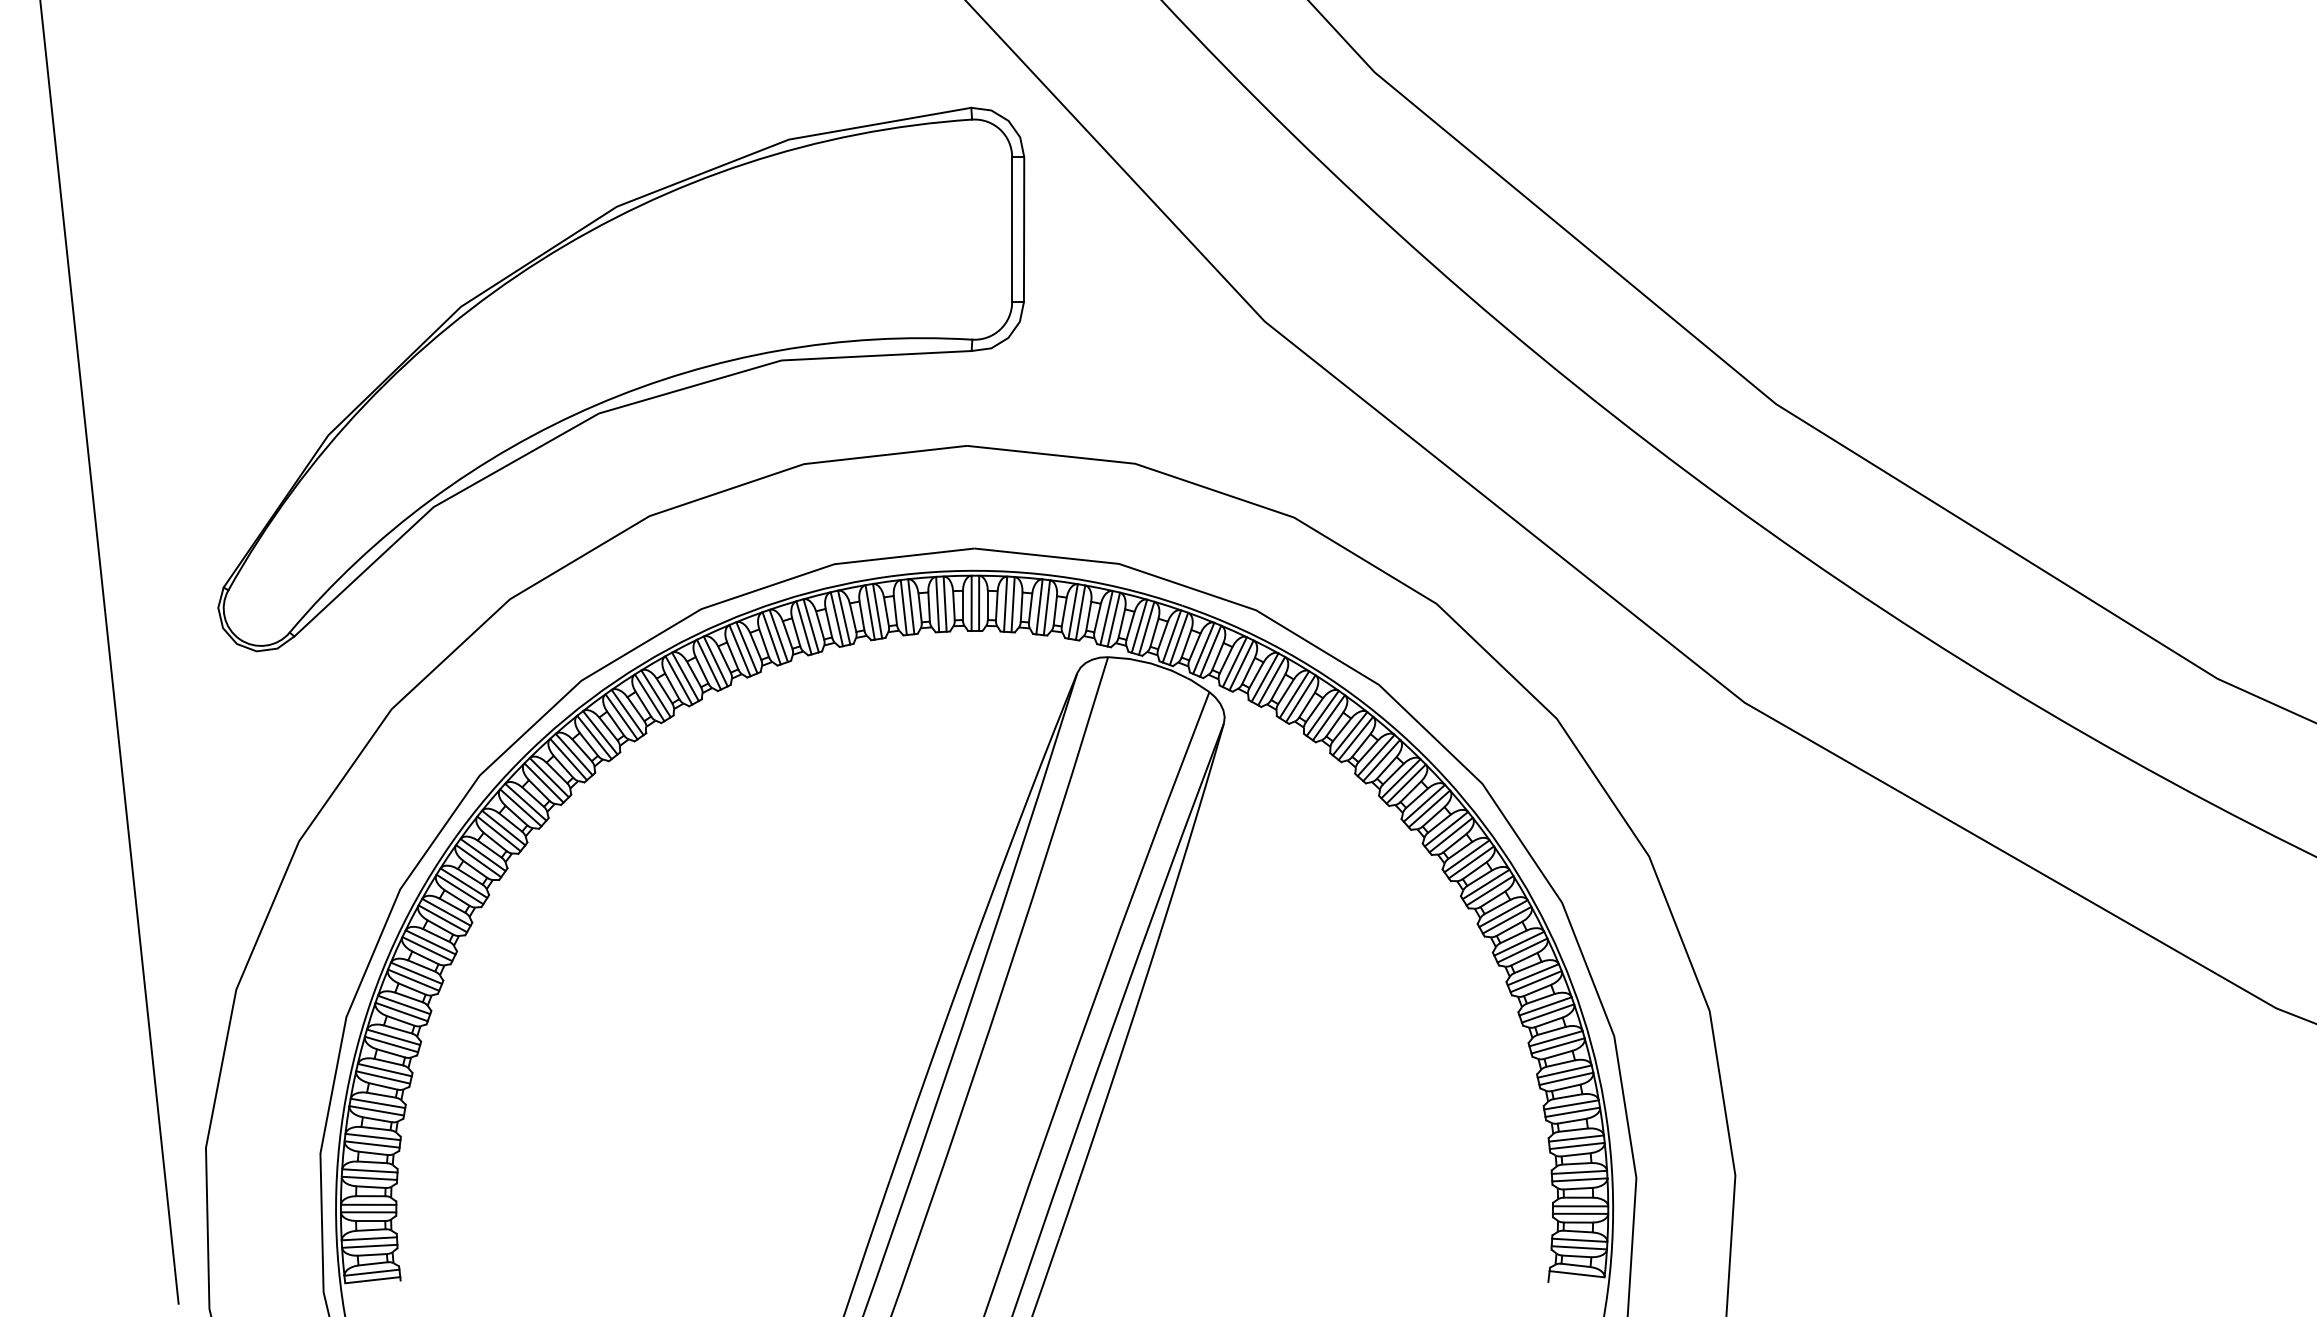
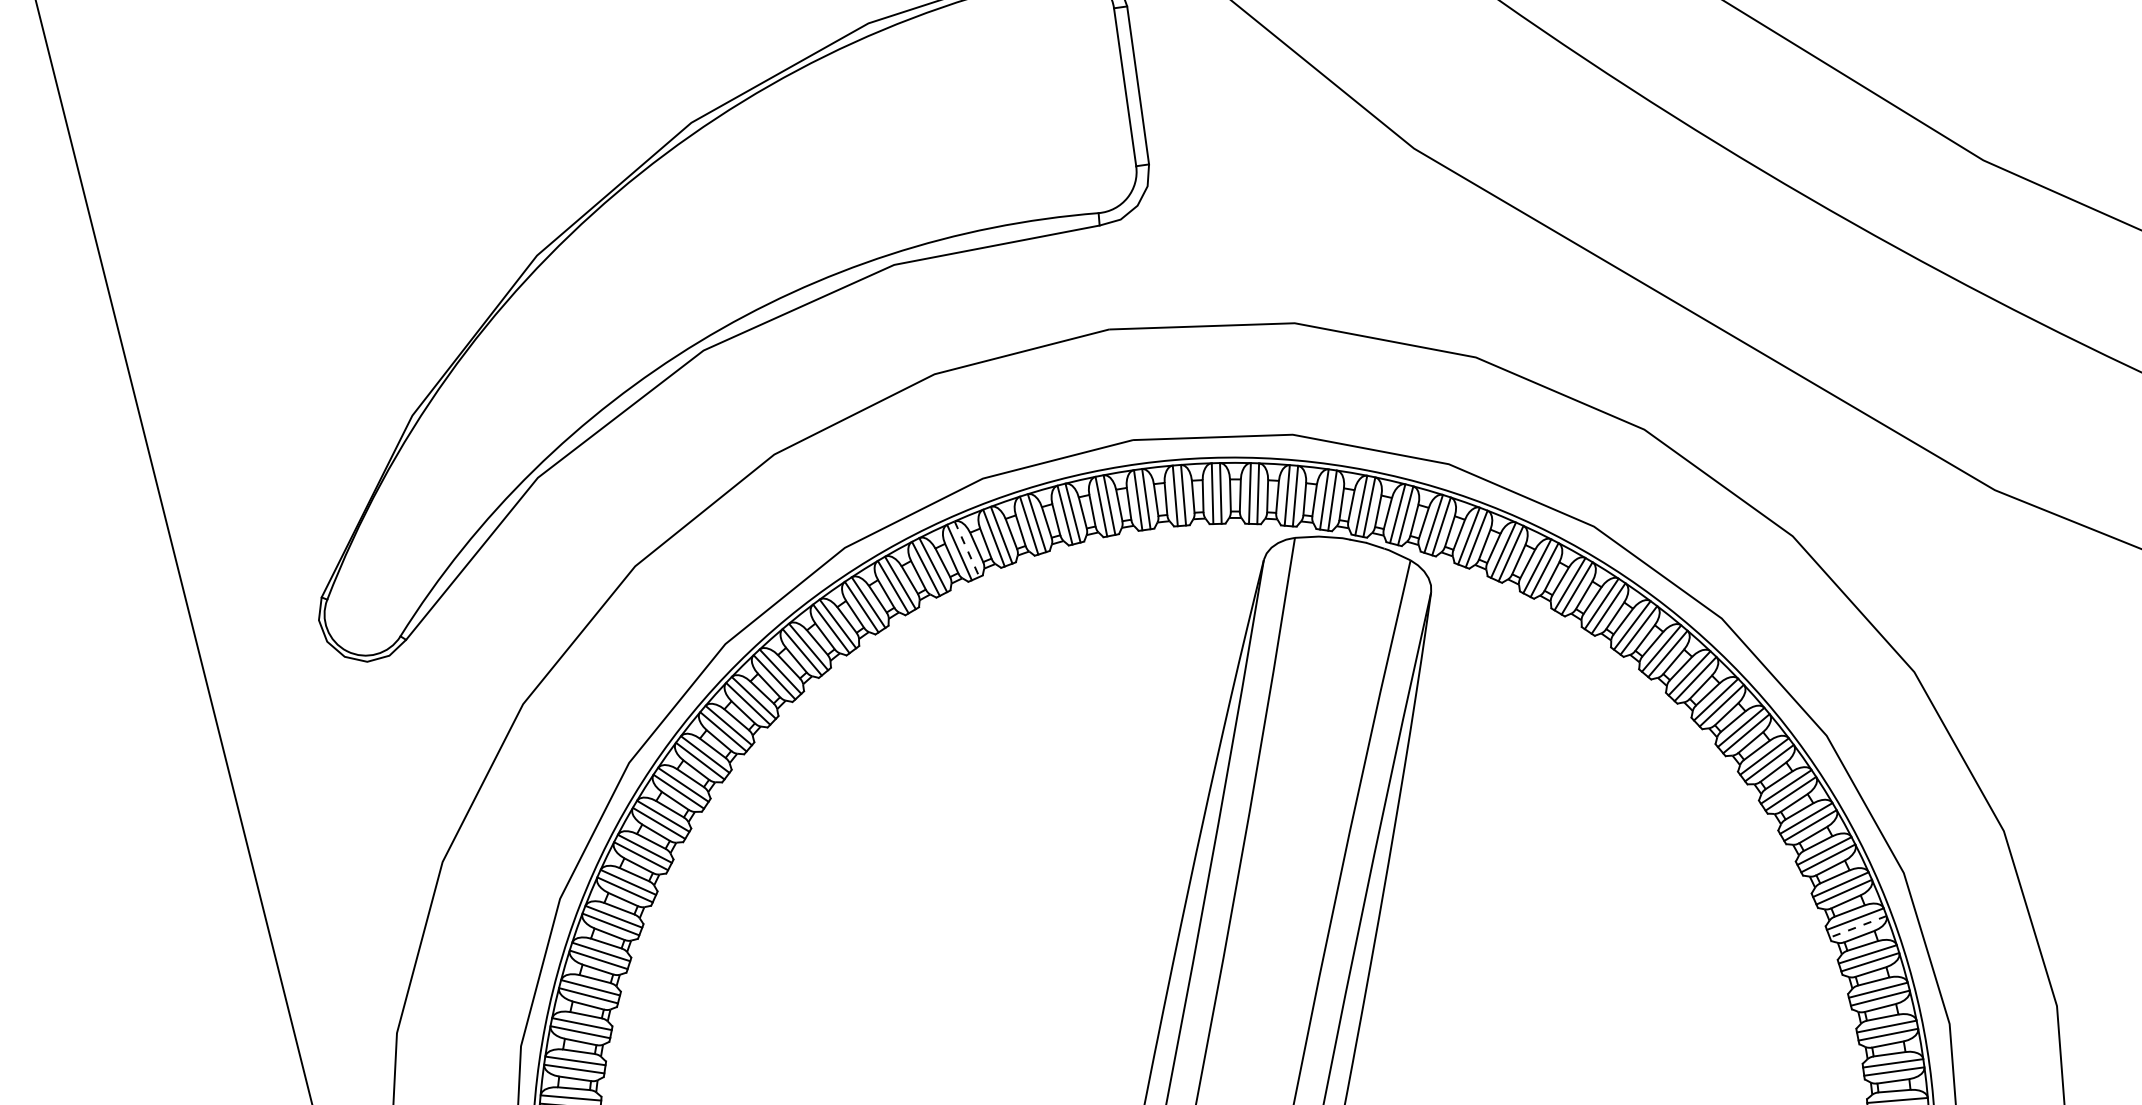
line: (811, 625) -> (967, 548), solid -> dashed
line: (1566, 1078) -> (1858, 926), solid -> dashed

